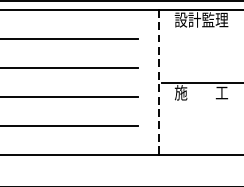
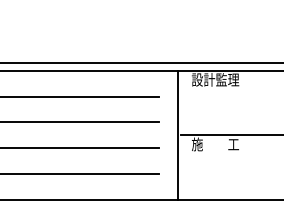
line: (158, 82) -> (177, 135), dashed -> solid

